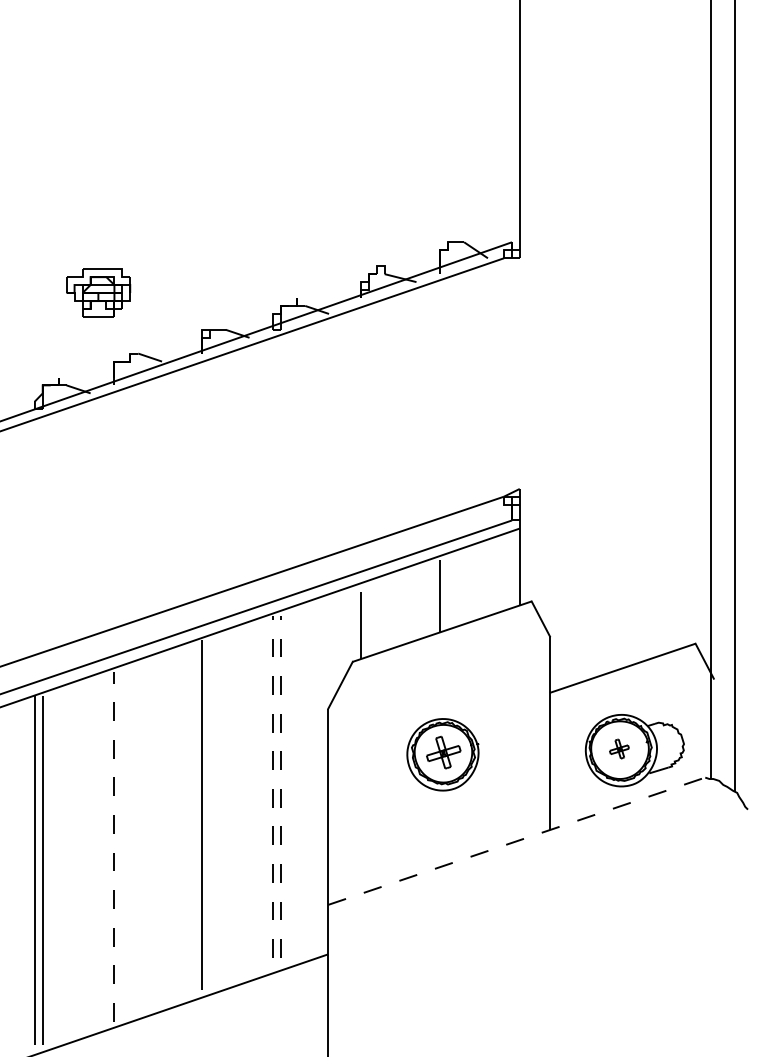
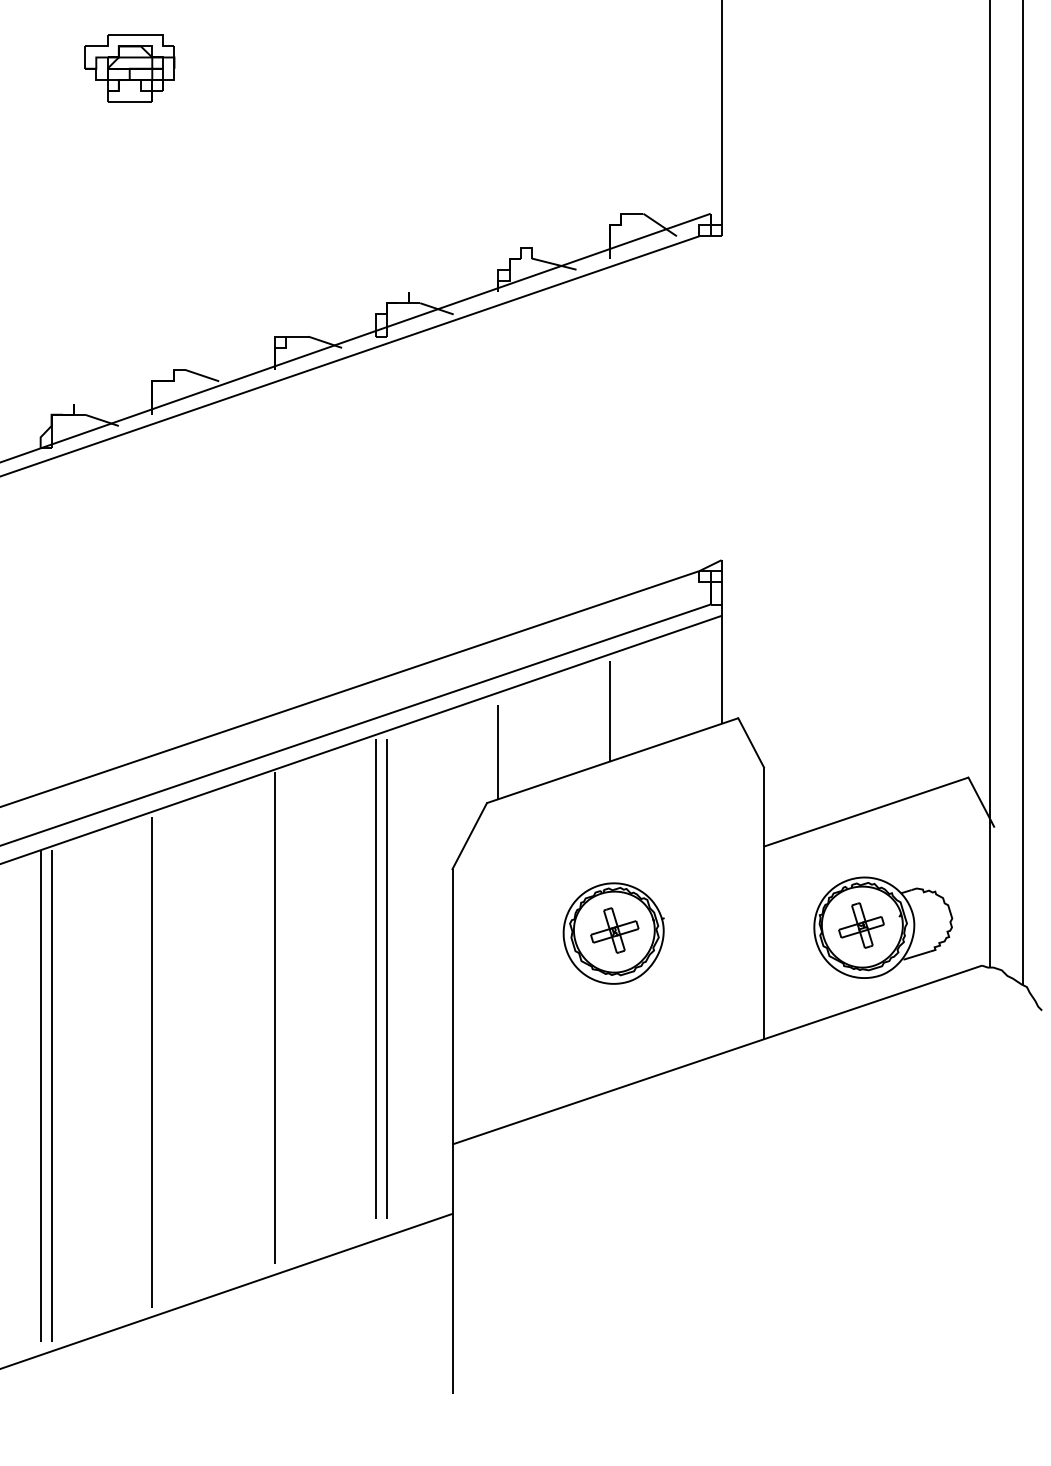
part: (98, 292) -> (129, 68), moved
part: (619, 748) -> (861, 924), size x1.67
line: (273, 787) -> (375, 979), dashed -> solid
line: (281, 787) -> (386, 979), dashed -> solid
line: (516, 841) -> (716, 1055), dashed -> solid
line: (114, 846) -> (152, 1062), dashed -> solid

